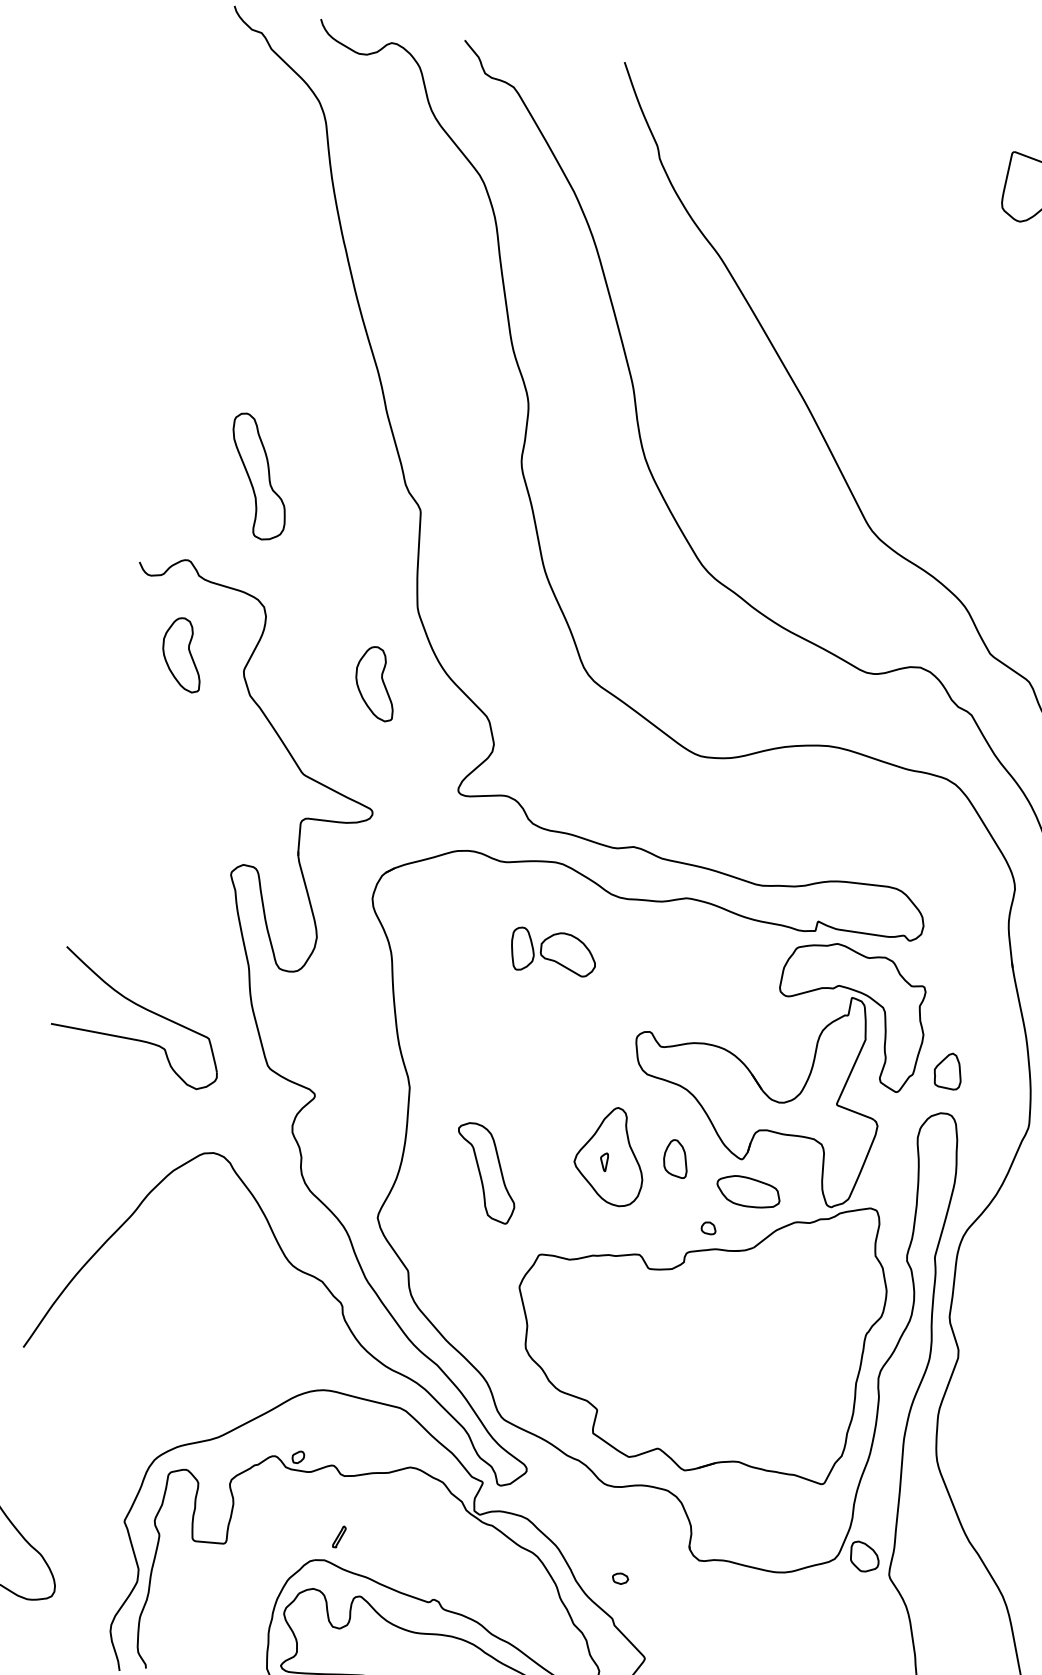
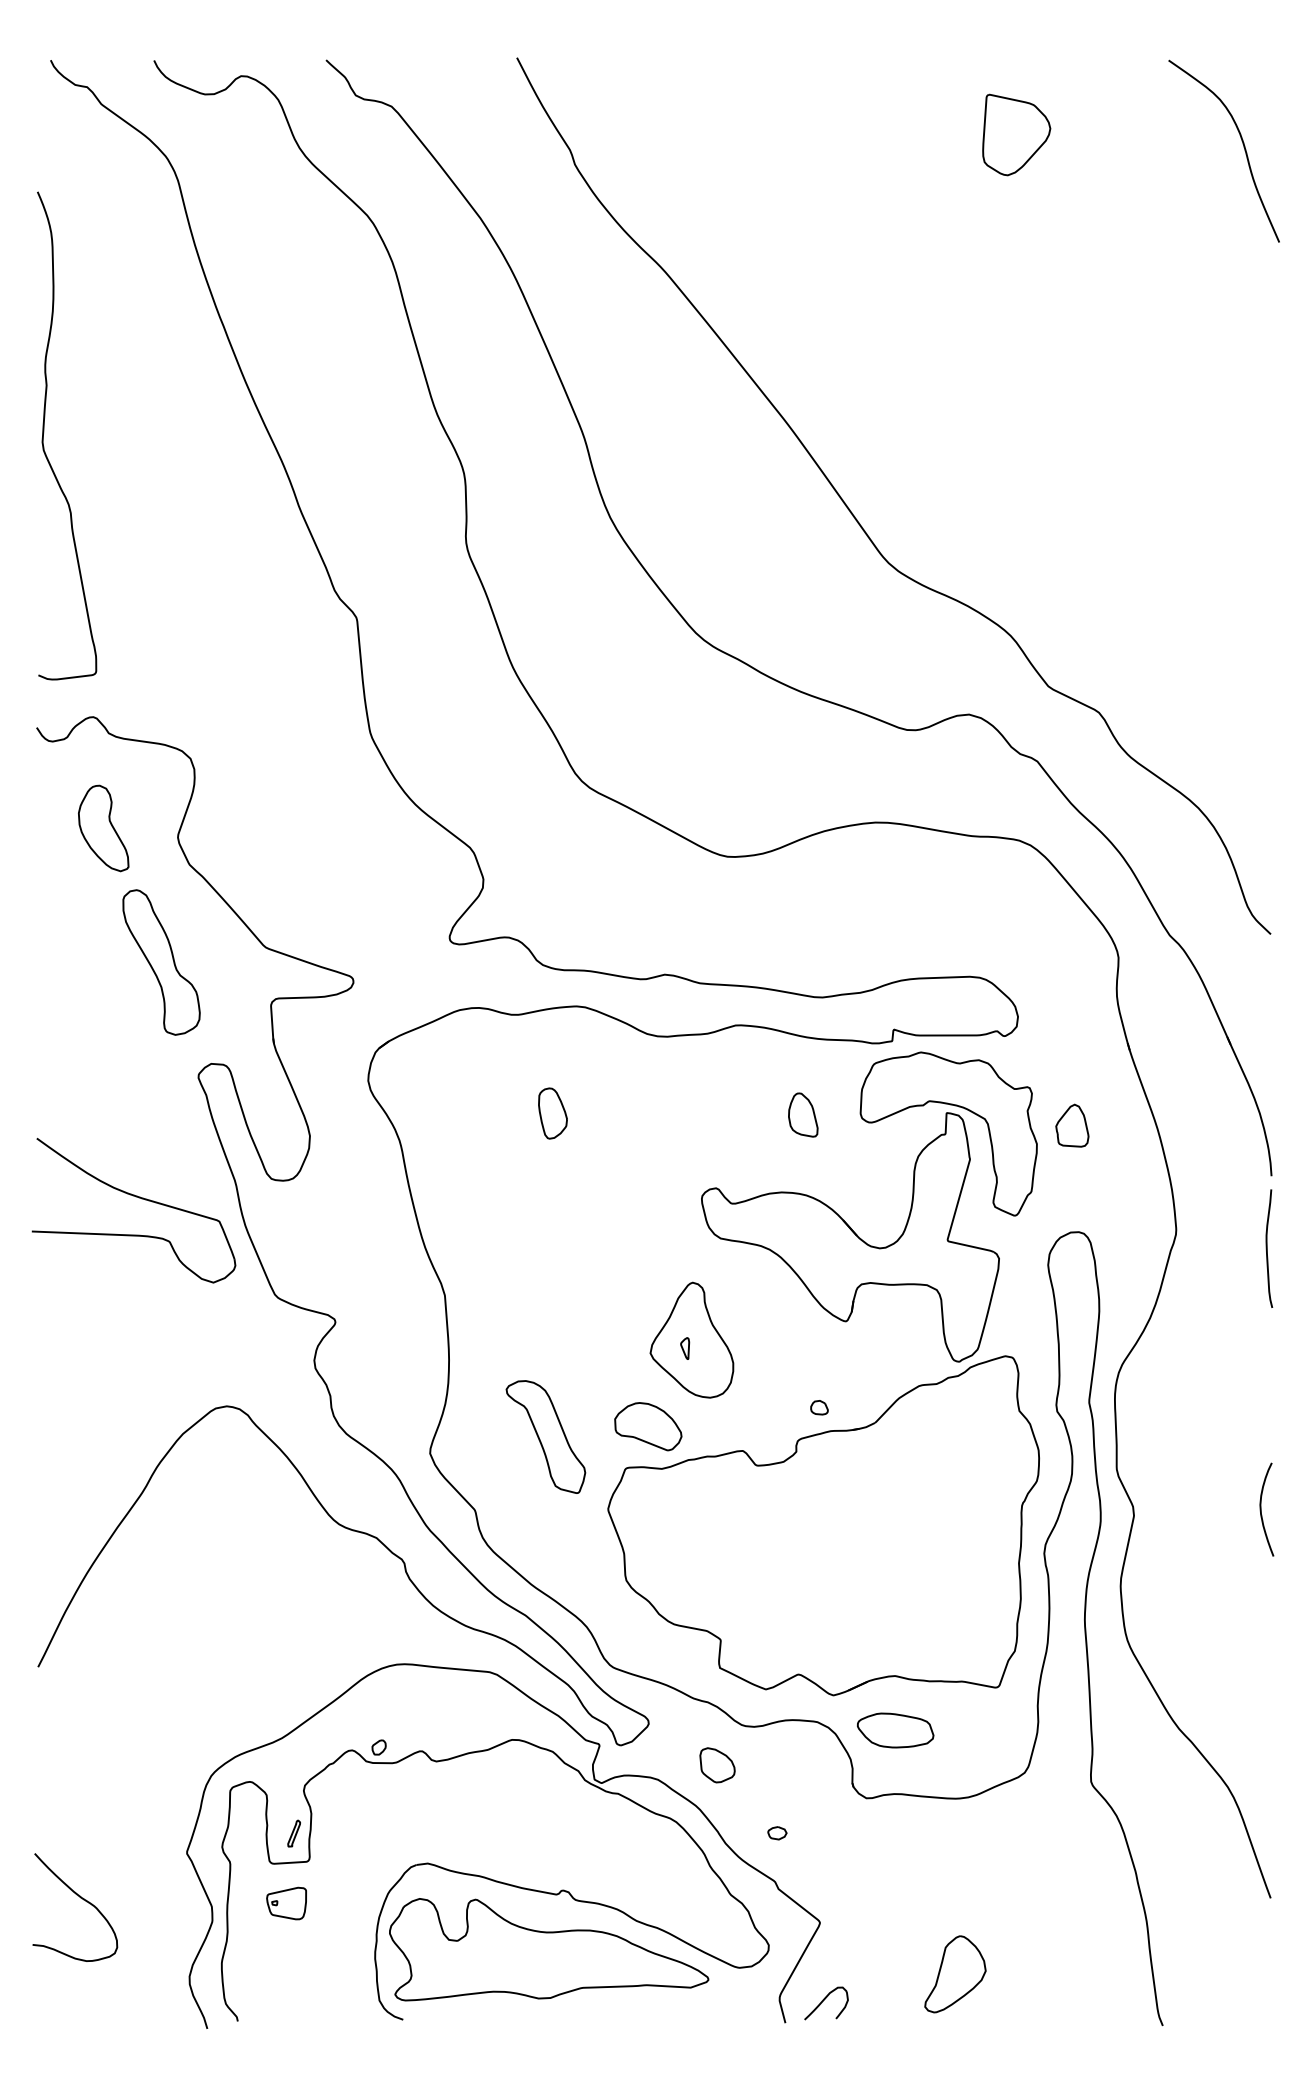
curve: (182, 316) -> (44, 432), added
part: (258, 477) -> (161, 962), moved
part: (375, 683) -> (334, 828), removed
part: (568, 954) -> (648, 1426), moved
part: (142, 1008) -> (136, 1197), moved
part: (948, 1070) -> (1072, 1125), moved
part: (676, 1158) -> (803, 1114), moved
part: (485, 1172) -> (545, 1436), moved
part: (748, 1192) -> (895, 1730), moved
part: (338, 1536) -> (293, 1833), moved
part: (864, 1557) -> (717, 1765), moved
part: (201, 1576) -> (286, 1903), added

